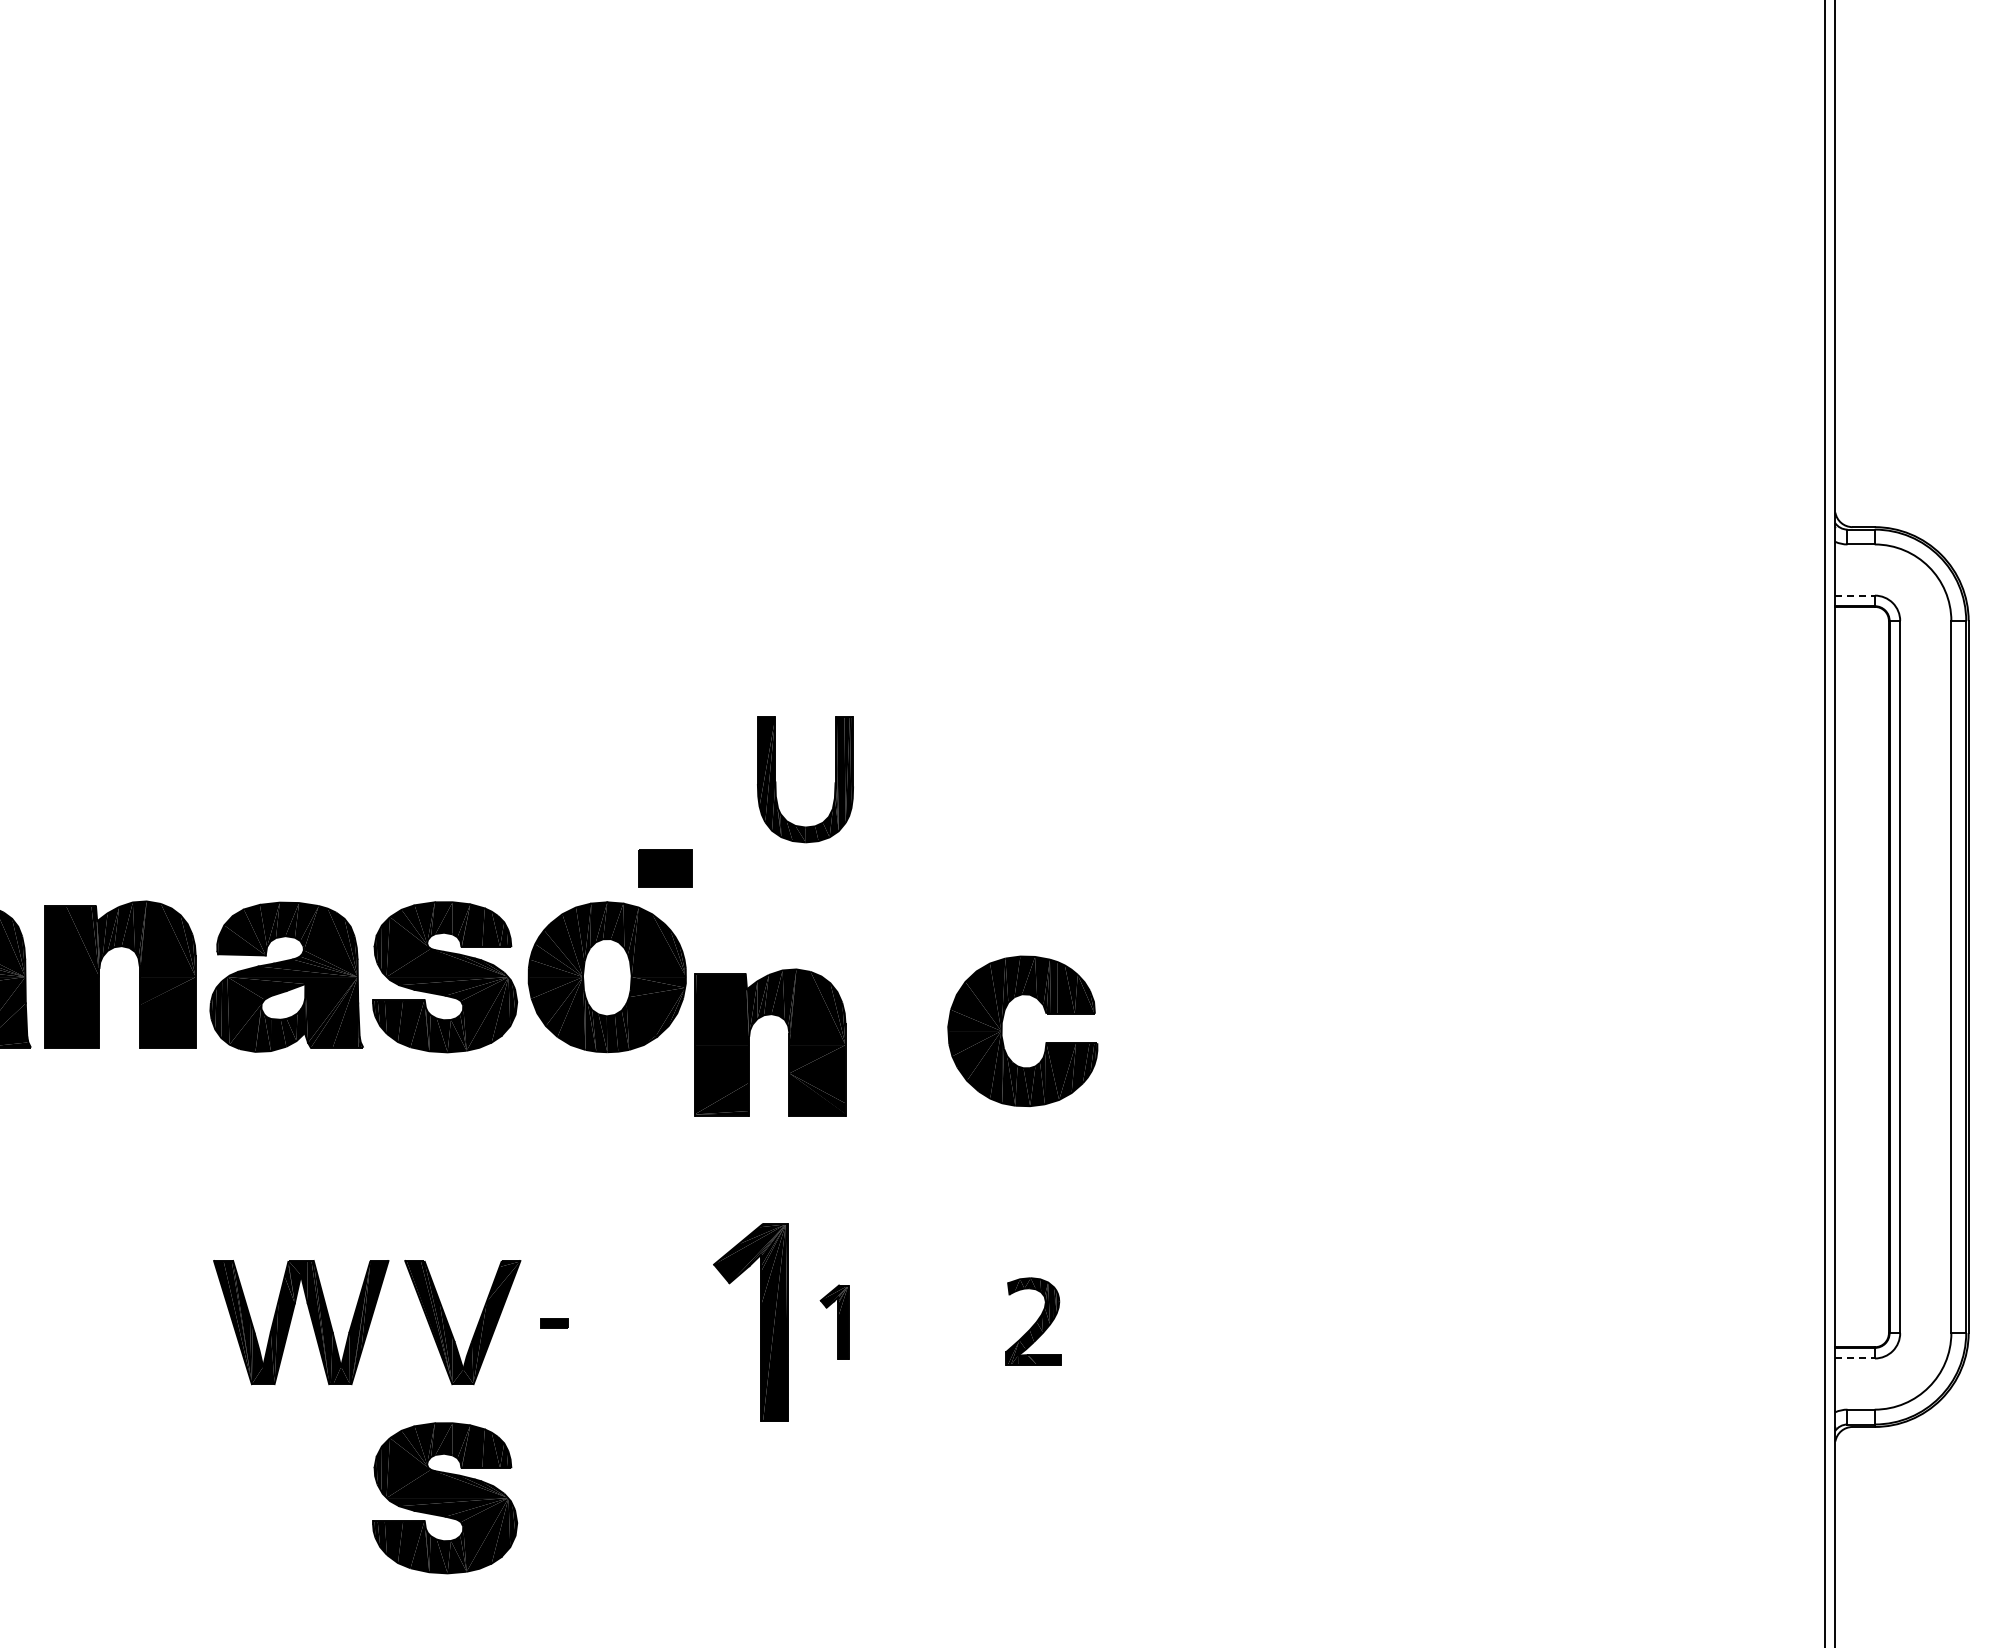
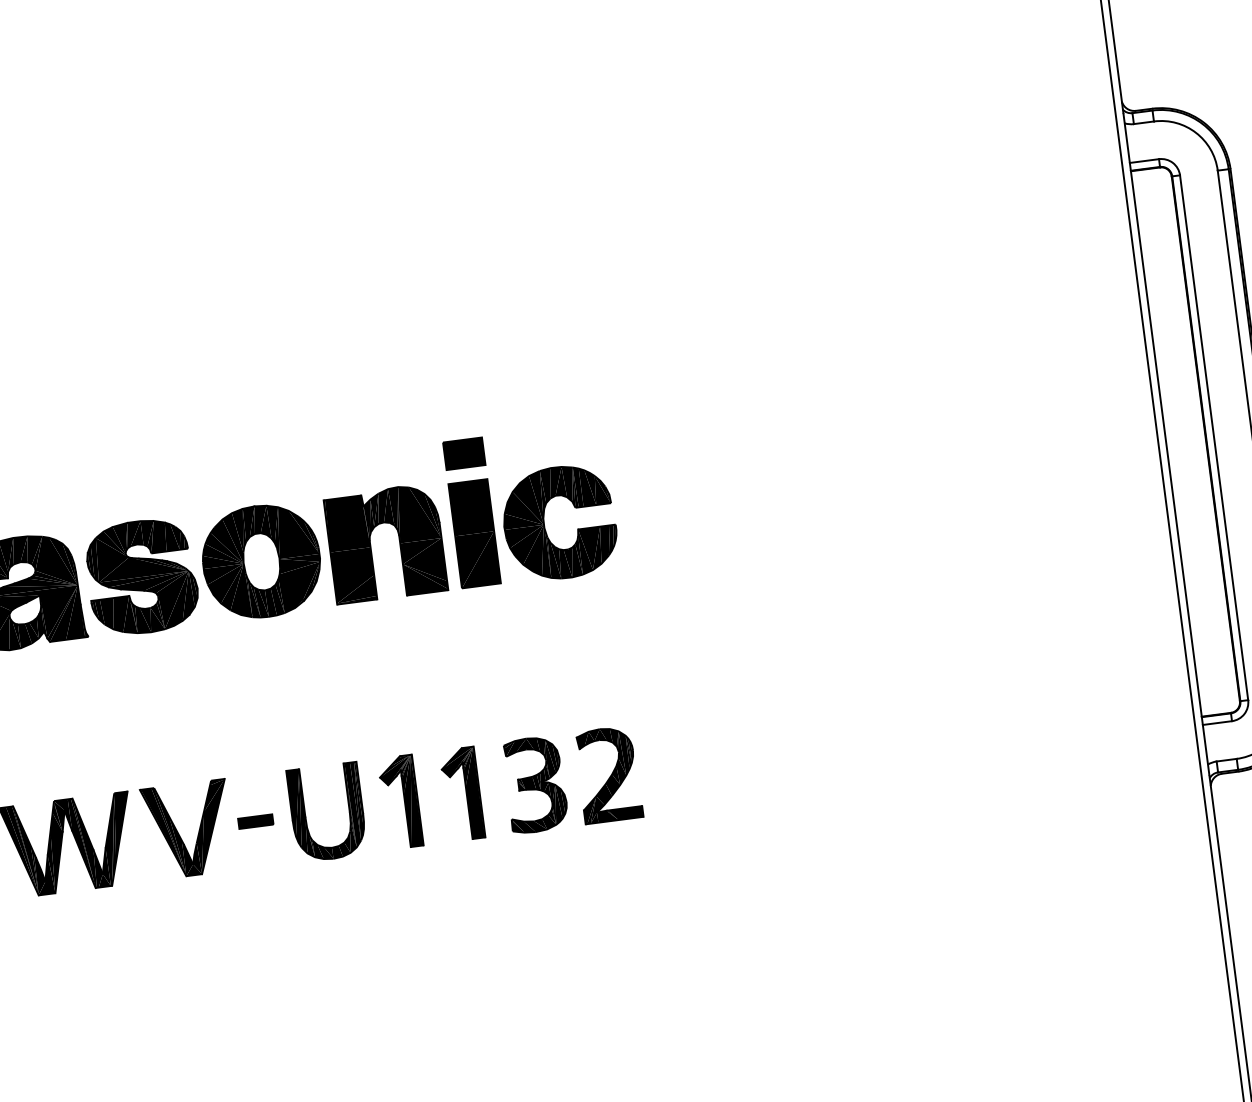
line: (1855, 595) -> (1144, 160), dashed -> solid
part: (776, 781) -> (306, 816), moved
part: (665, 868) -> (464, 453), moved
part: (896, 976) -> (474, 533), added
part: (1002, 1030) -> (544, 524), moved
part: (788, 1042) -> (399, 541), moved
part: (750, 1321) -> (400, 801), size x0.62
part: (1033, 1321) -> (608, 774), size x1.43
part: (834, 1322) -> (462, 794), size x1.67
part: (934, 1322) -> (535, 784), added
part: (554, 1323) -> (255, 821), size x1.67
line: (1855, 1358) -> (1217, 723), dashed -> solid
part: (445, 1498) -> (192, 961), removed

